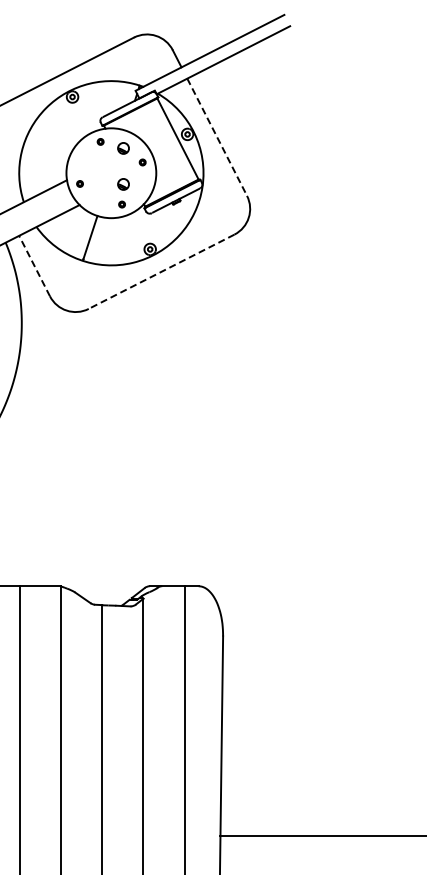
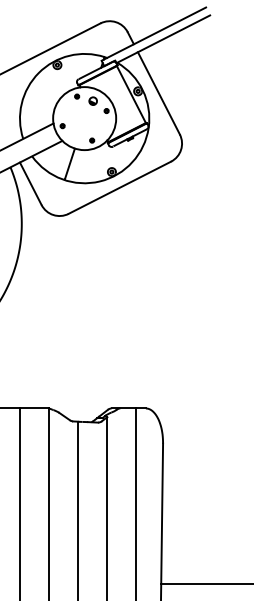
line: (217, 137) -> (159, 93), dashed -> solid
part: (123, 184) -> (93, 126), removed
line: (34, 266) -> (30, 184), dashed -> solid
line: (161, 271) -> (119, 187), dashed -> solid

